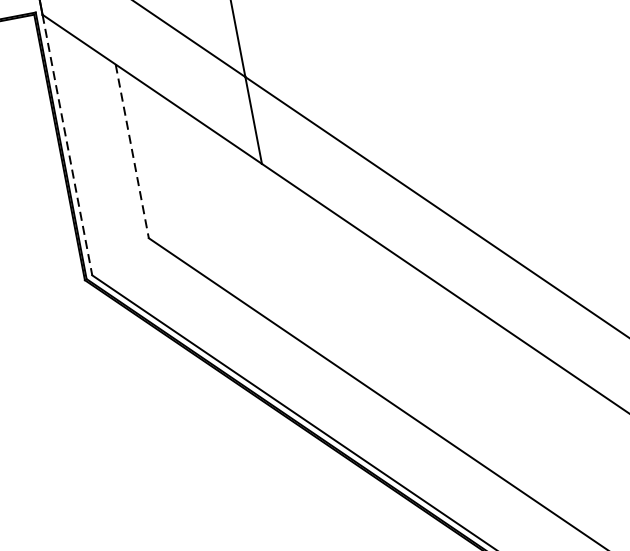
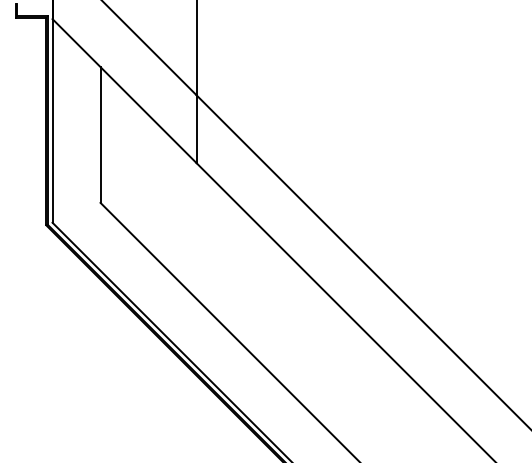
line: (67, 144) -> (52, 120), dashed -> solid
line: (132, 152) -> (100, 135), dashed -> solid

